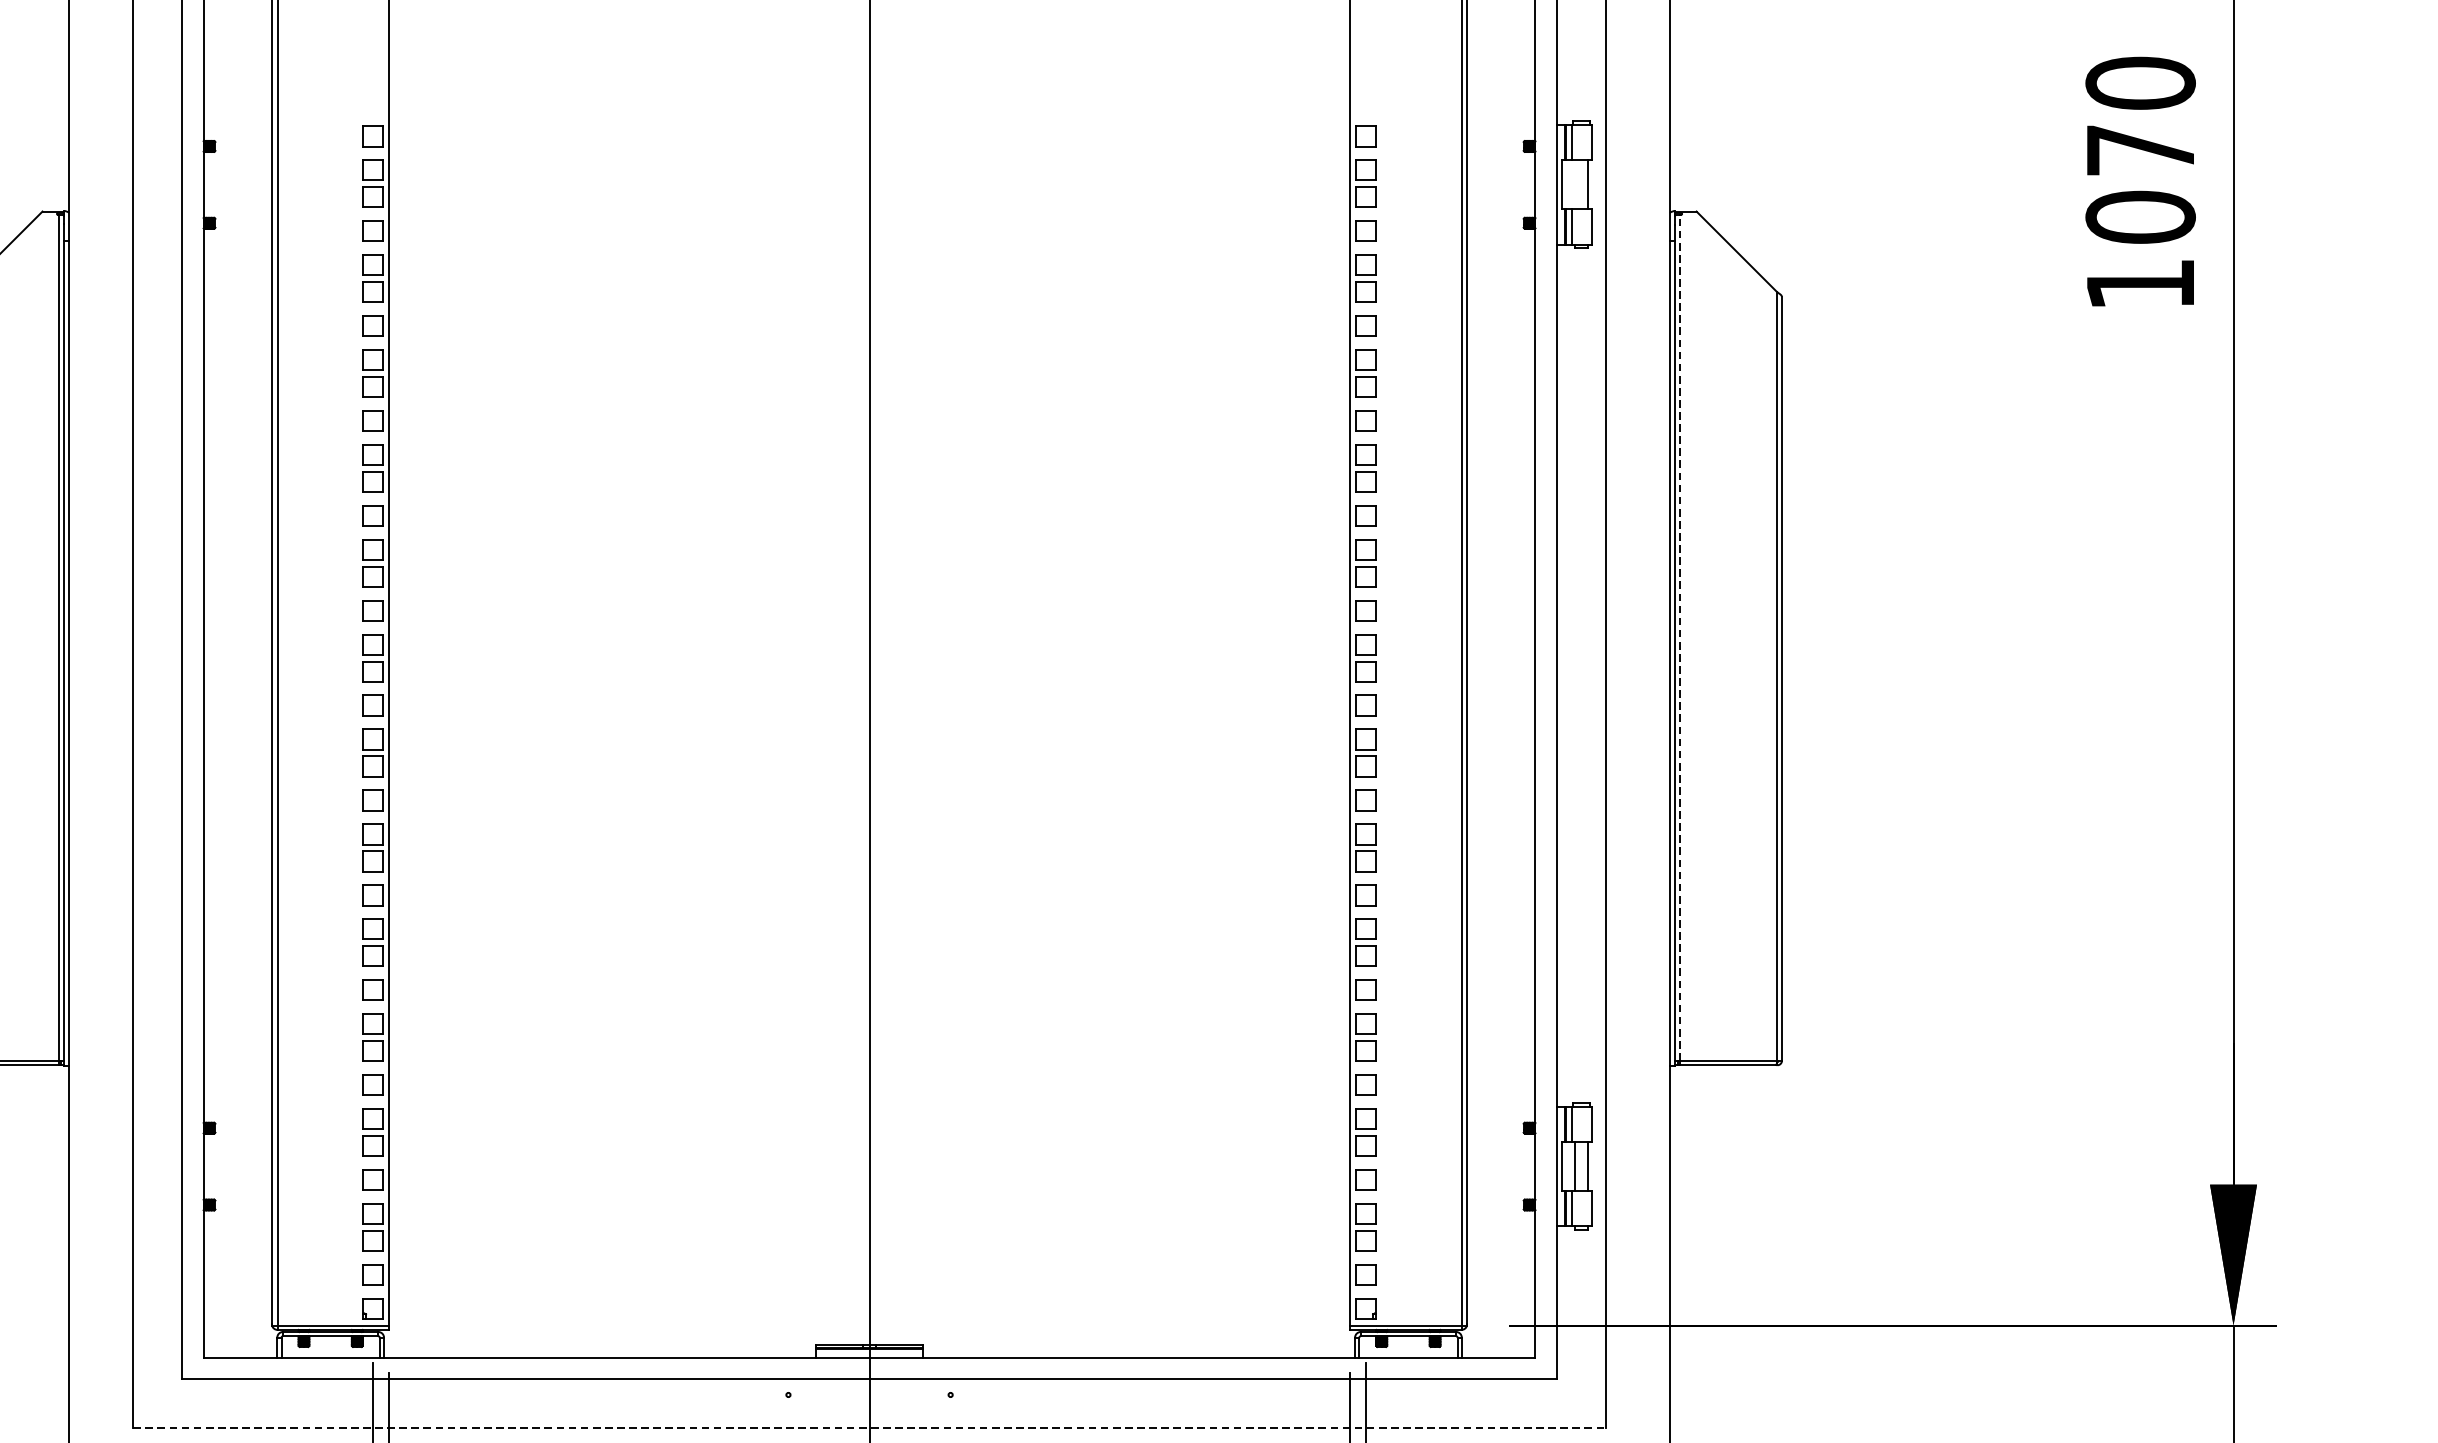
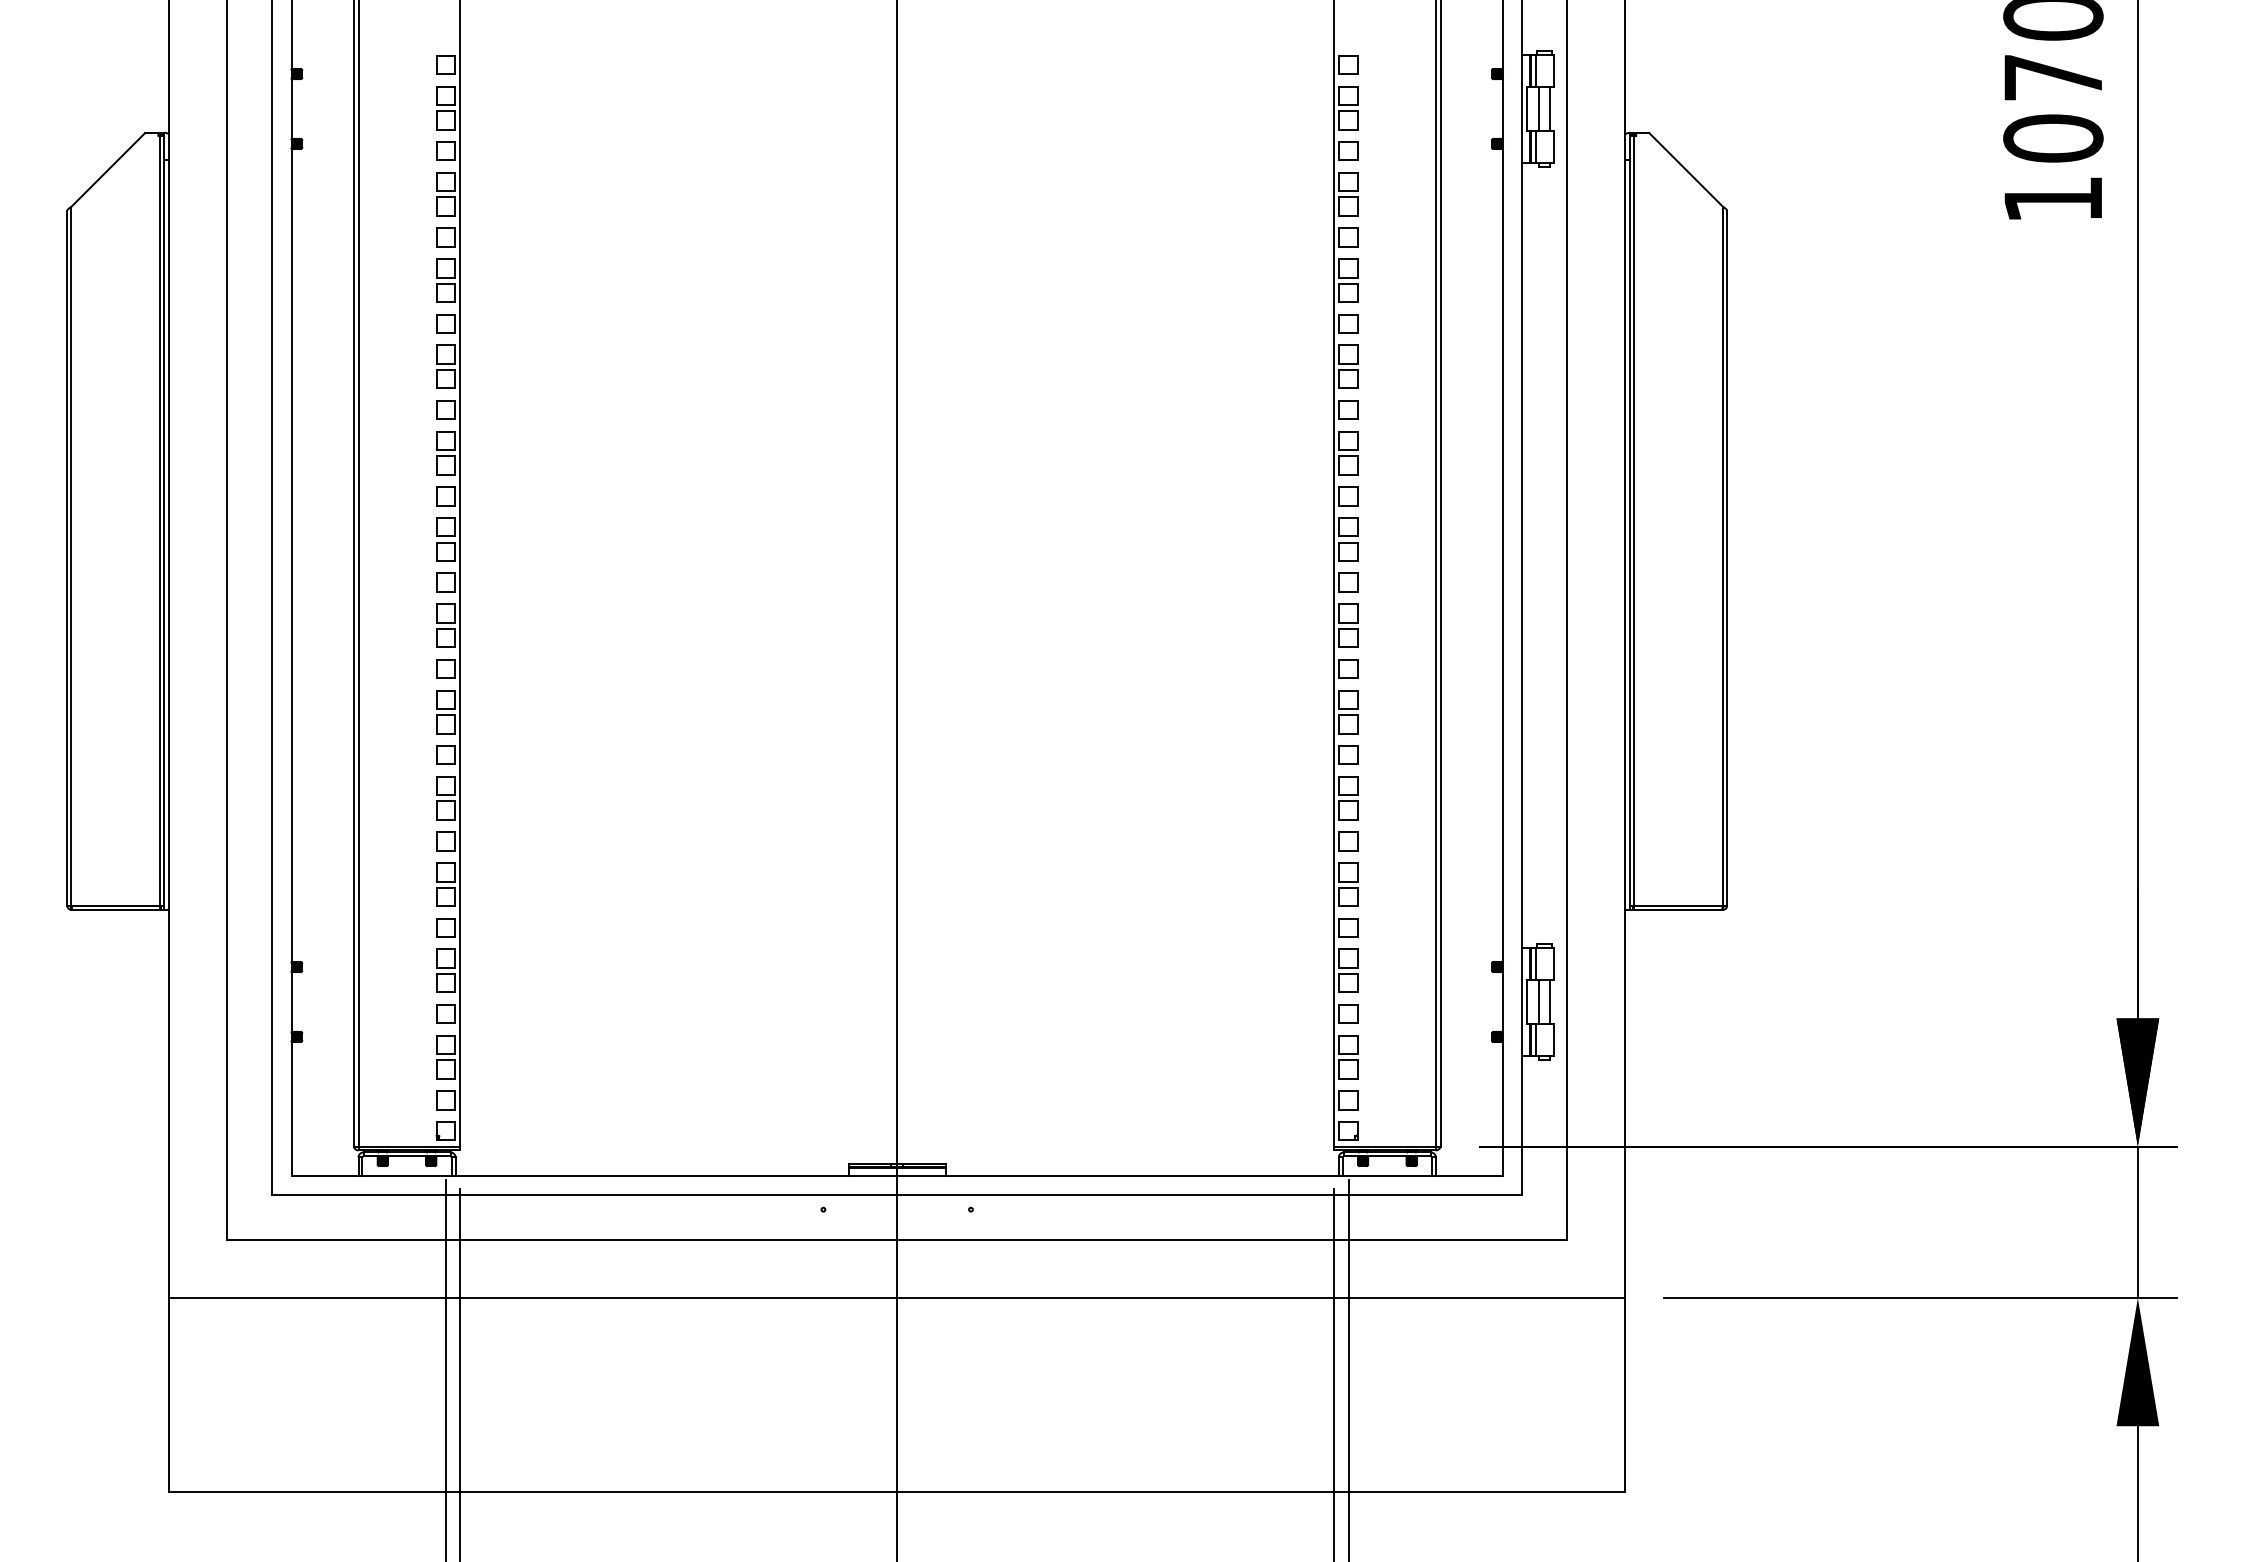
line: (1574, 184) -> (1538, 108), added
line: (1680, 637) -> (1634, 520), dashed -> solid
line: (869, 1427) -> (897, 1239), dashed -> solid

